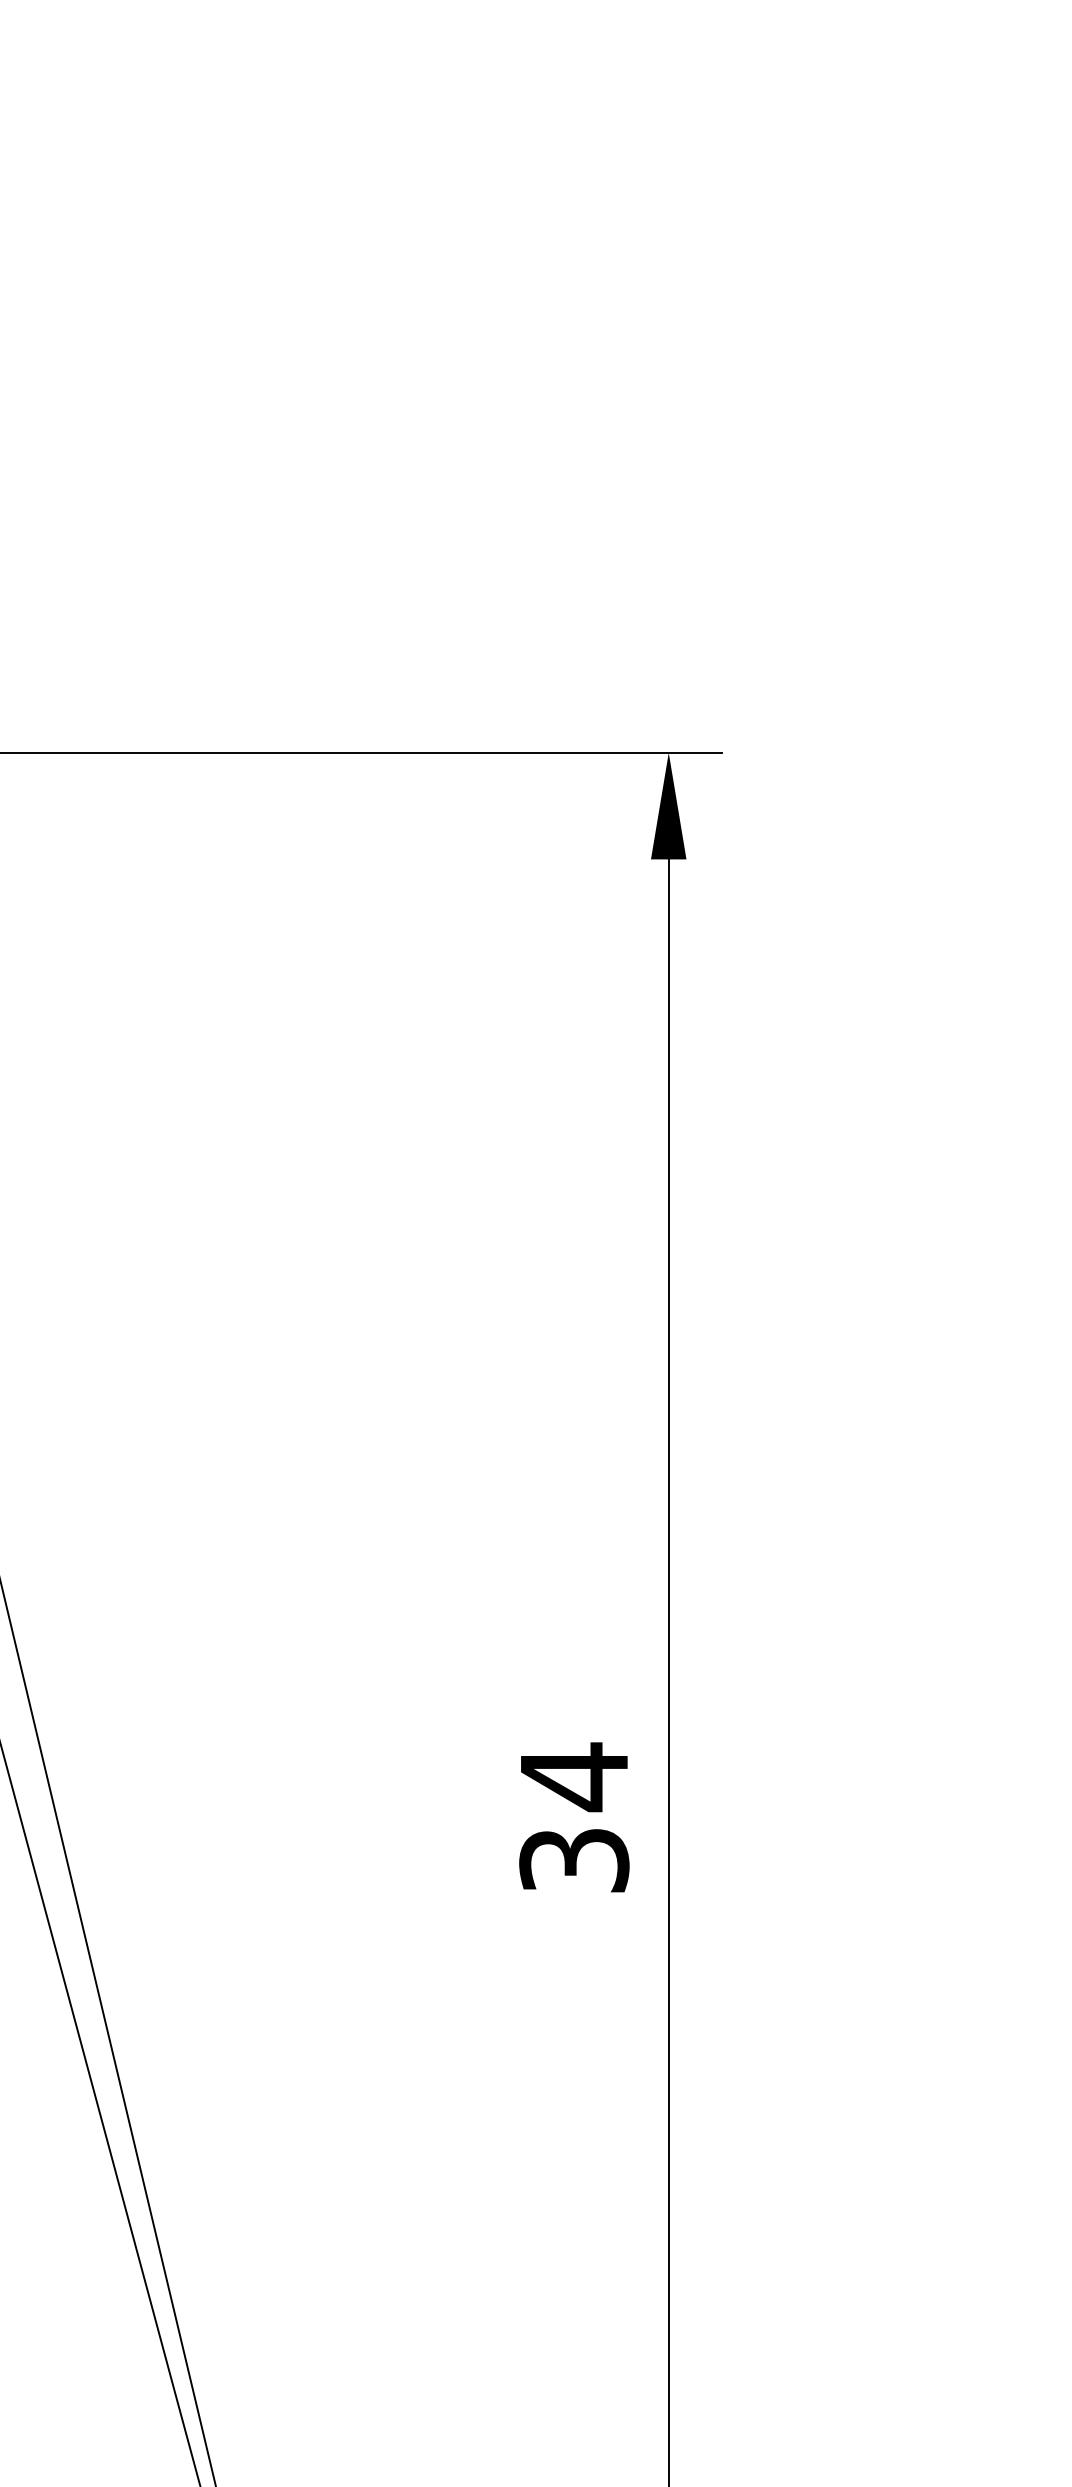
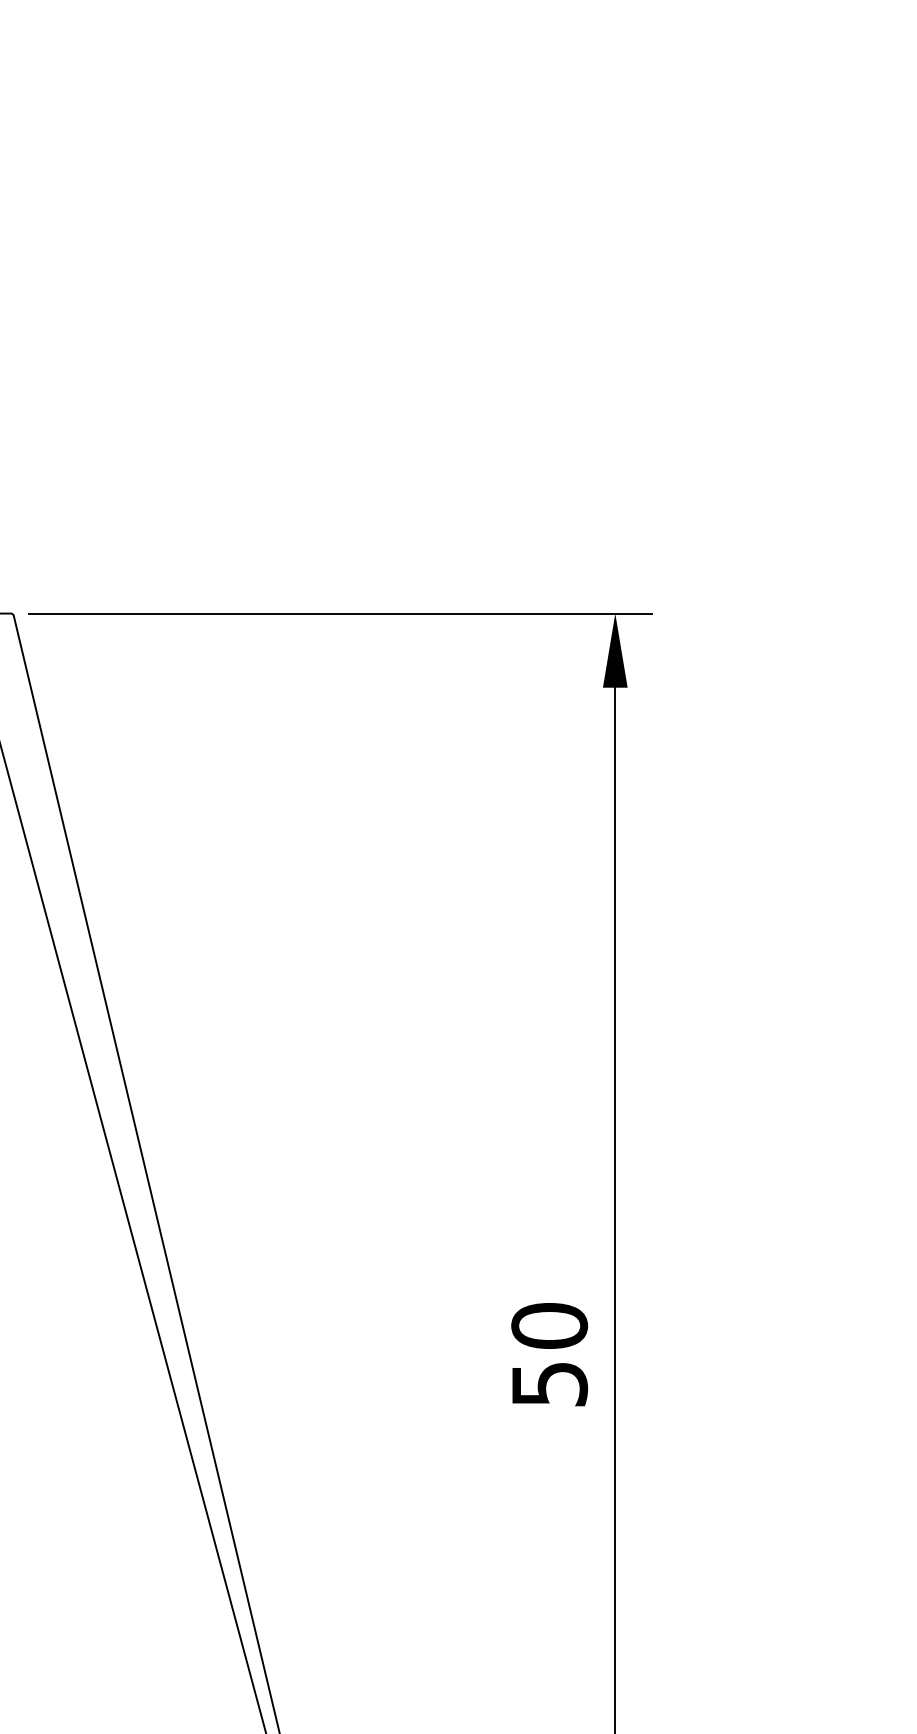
text: (574, 1817) -> (549, 1354), 34 -> 50

